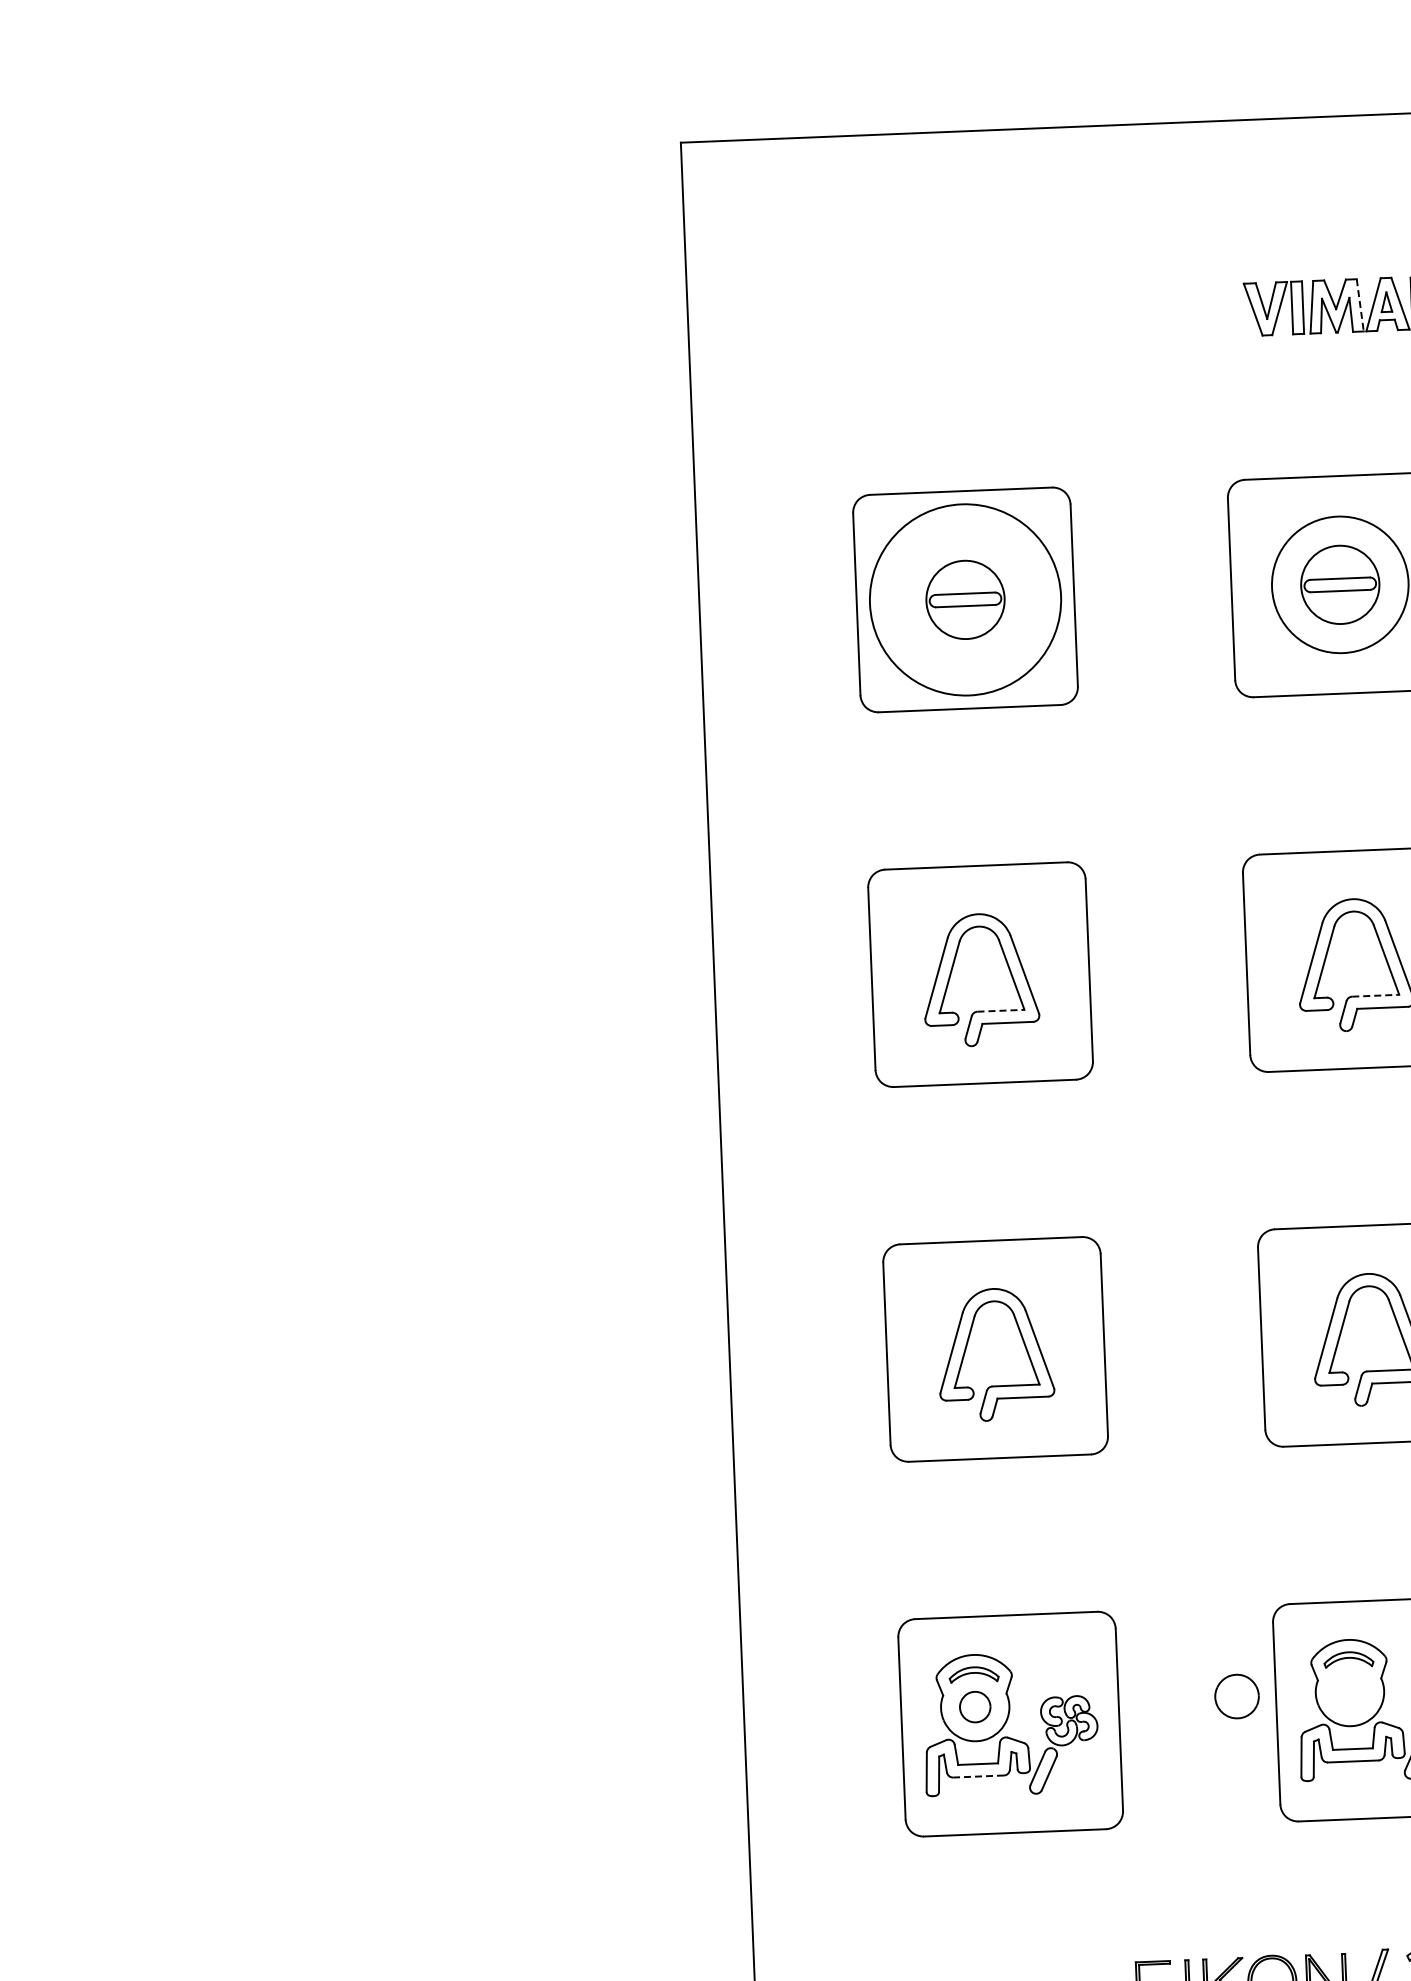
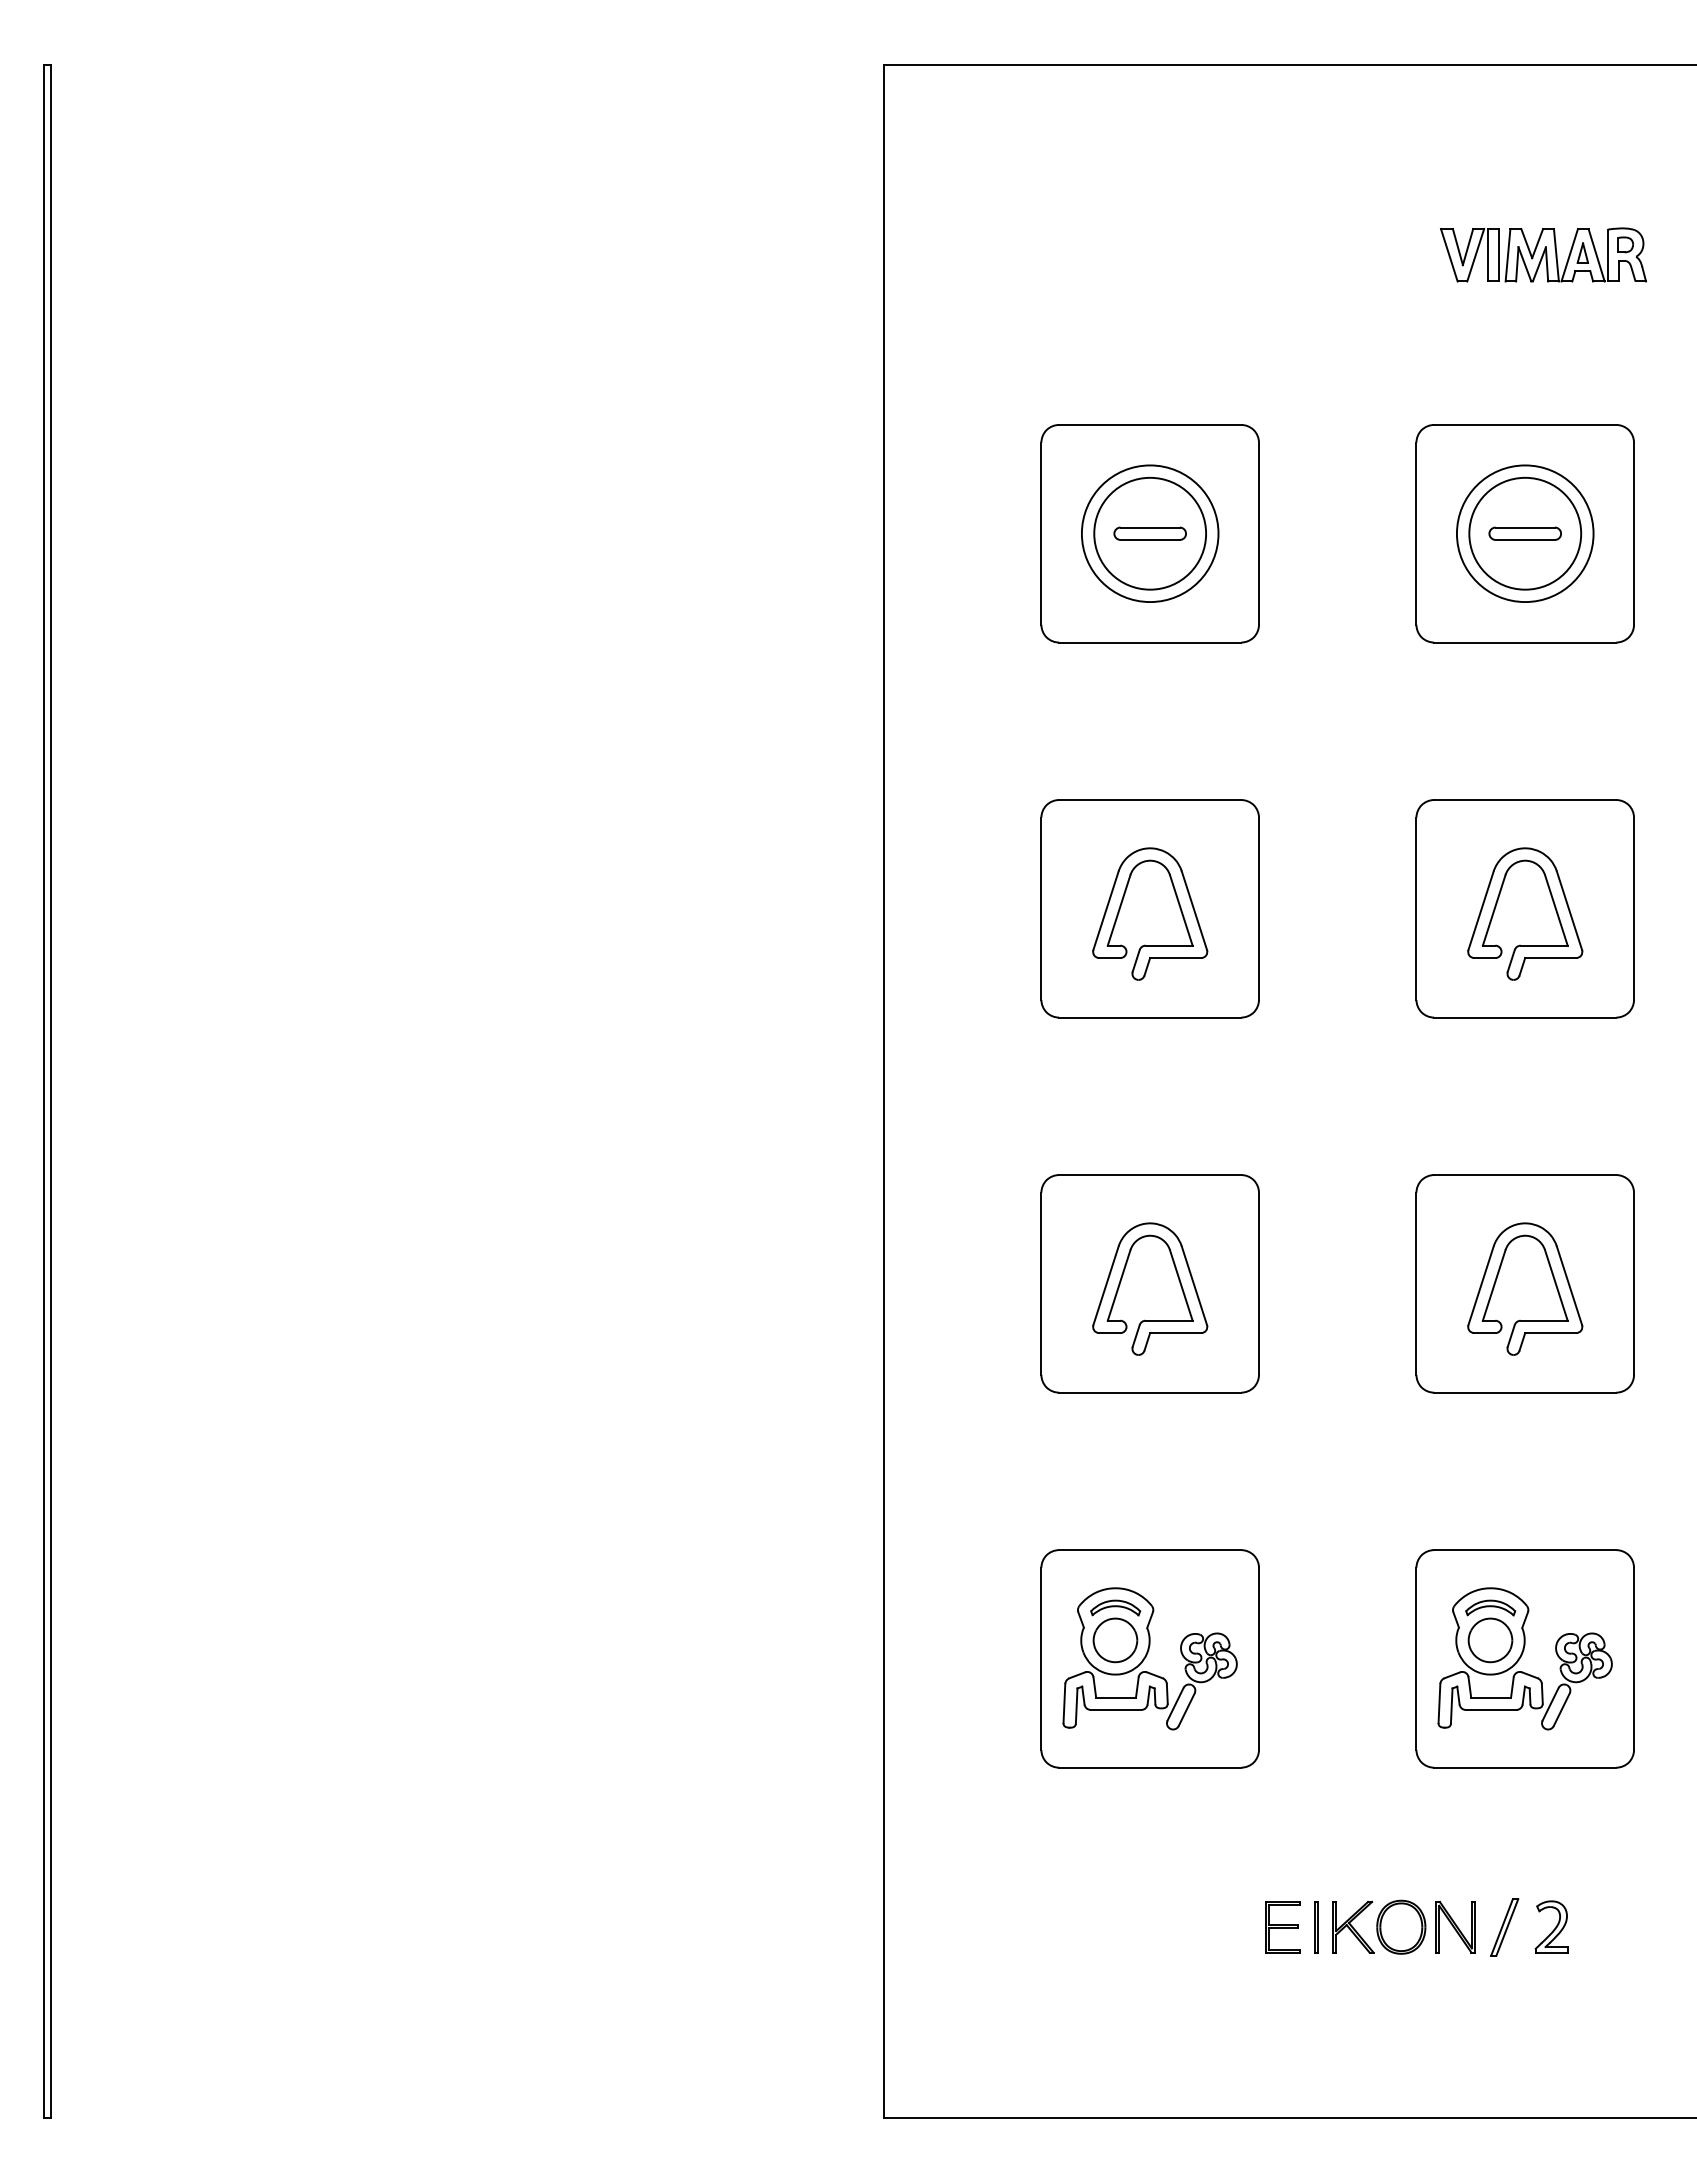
line: (1360, 305) -> (1556, 255), dashed -> solid
circle: (1340, 584) -> (1525, 533), size x1.43
circle: (964, 599) -> (1149, 533), size x0.71
circle: (965, 599) -> (1150, 533), size x1.43
line: (1376, 995) -> (1544, 945), dashed -> solid
line: (1001, 1010) -> (1169, 945), dashed -> solid
part: (1237, 1696) -> (1490, 1640), moved
part: (975, 1707) -> (1115, 1640), size x1.43
line: (978, 1776) -> (1115, 1709), dashed -> solid

